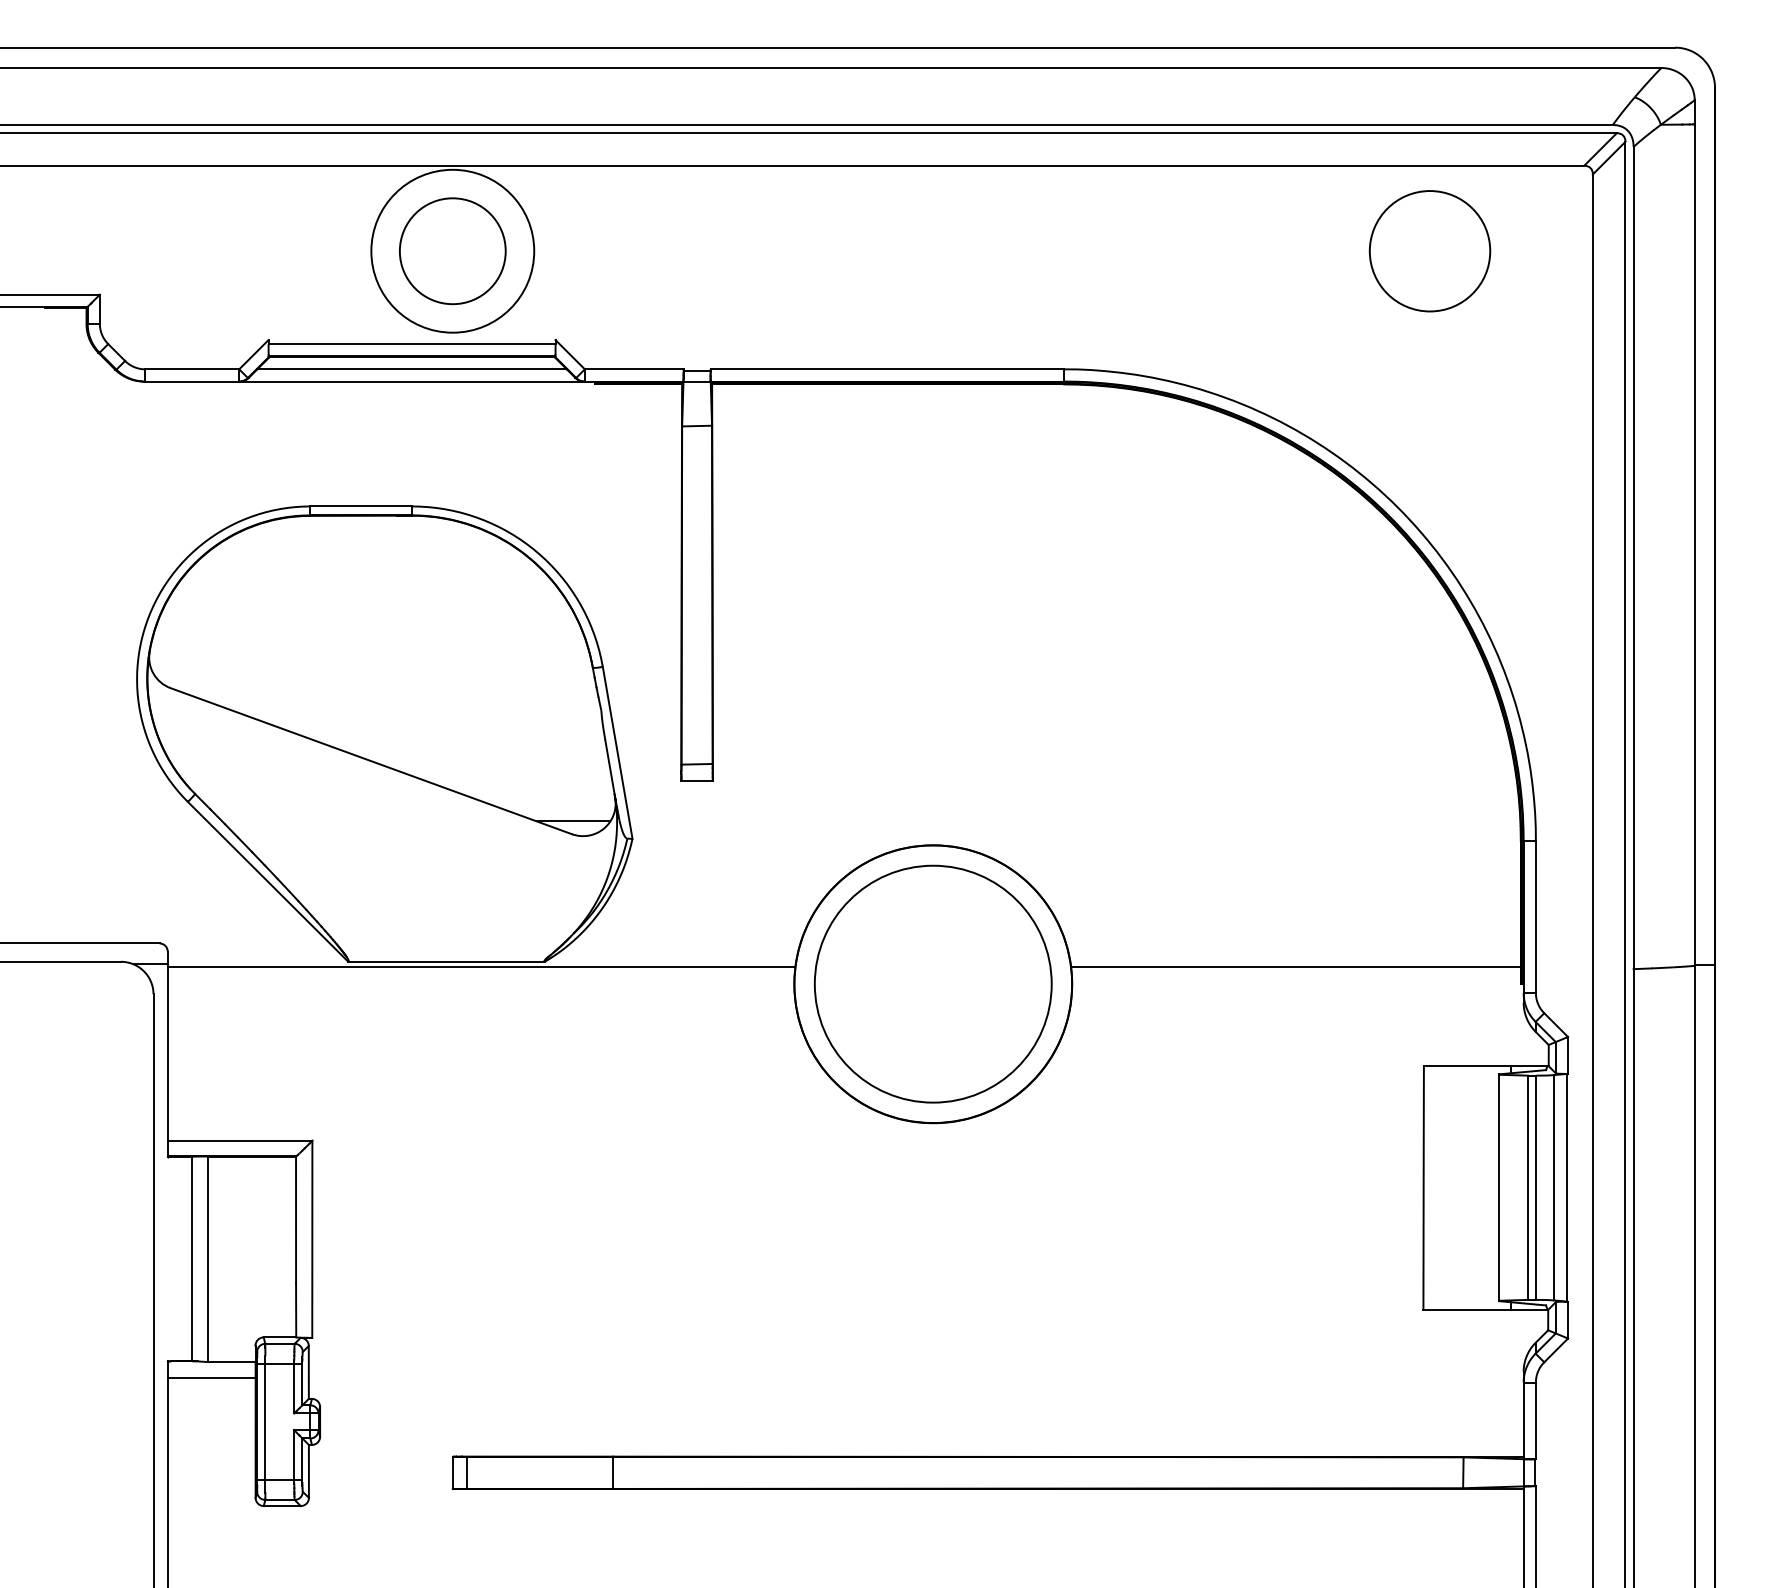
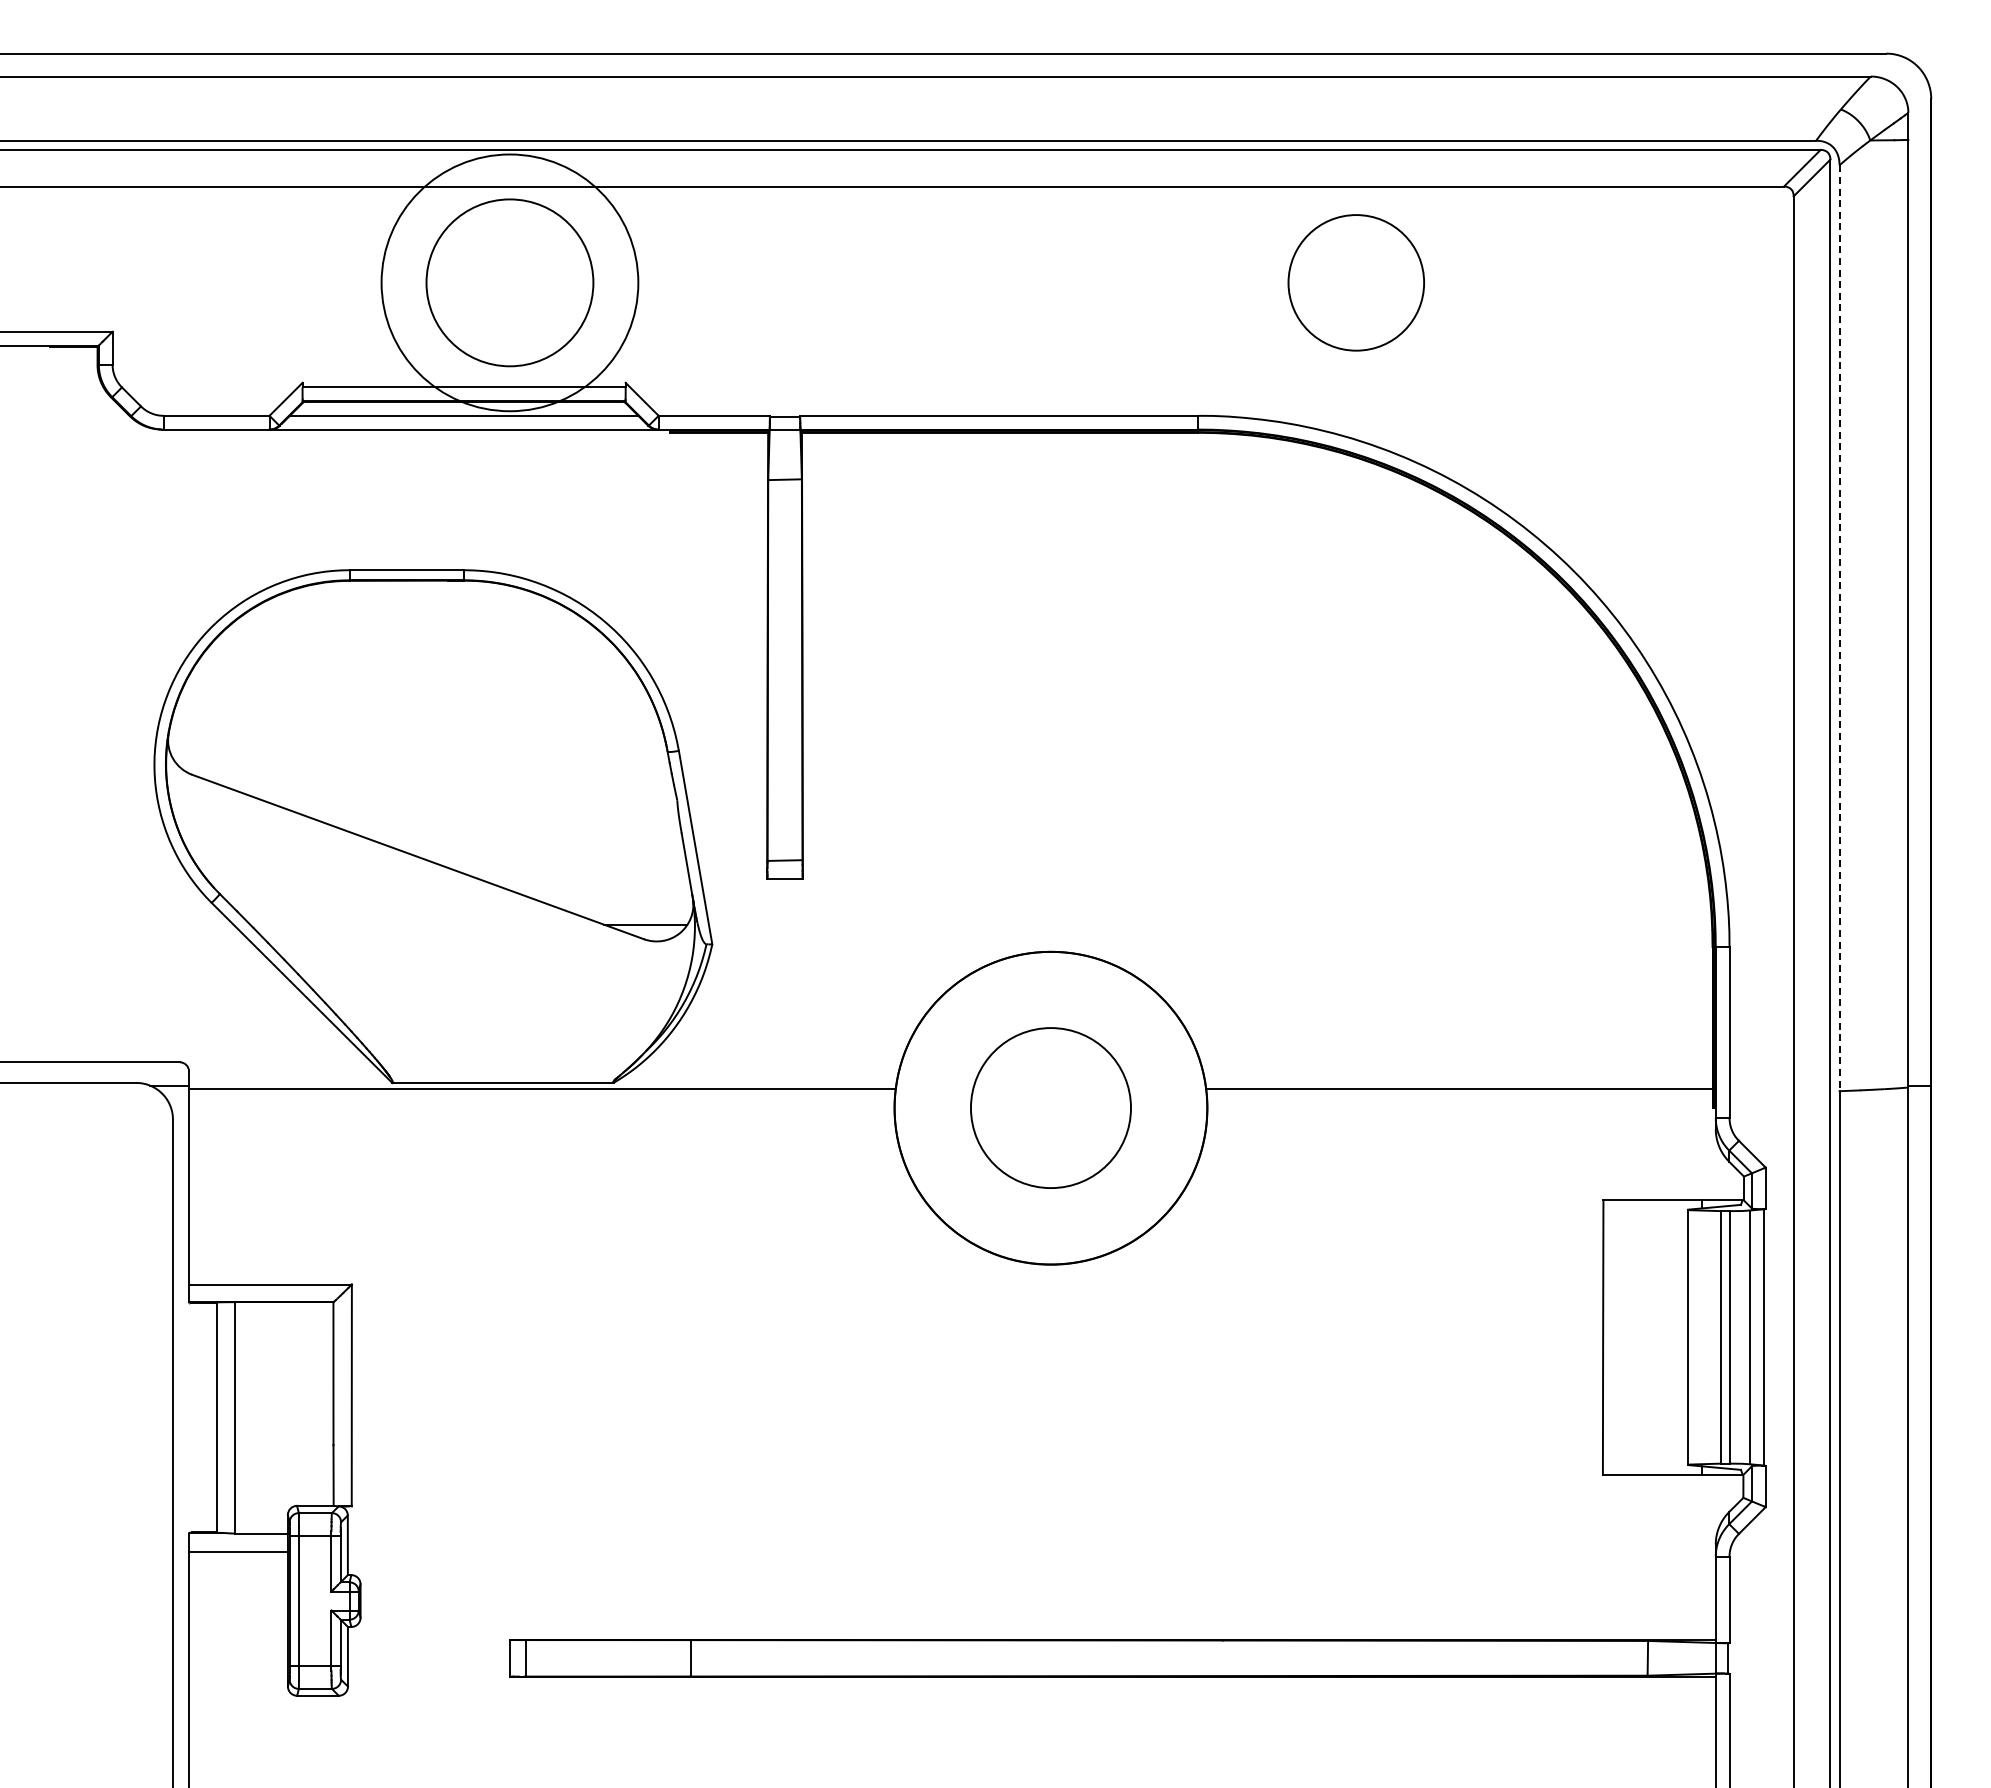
circle: (452, 250) -> (509, 282), size x1.4
circle: (452, 250) -> (509, 282), size x1.4
circle: (1429, 250) -> (1355, 282), moved
line: (1633, 558) -> (1839, 628), solid -> dashed
circle: (932, 983) -> (1050, 1107), size x0.6

